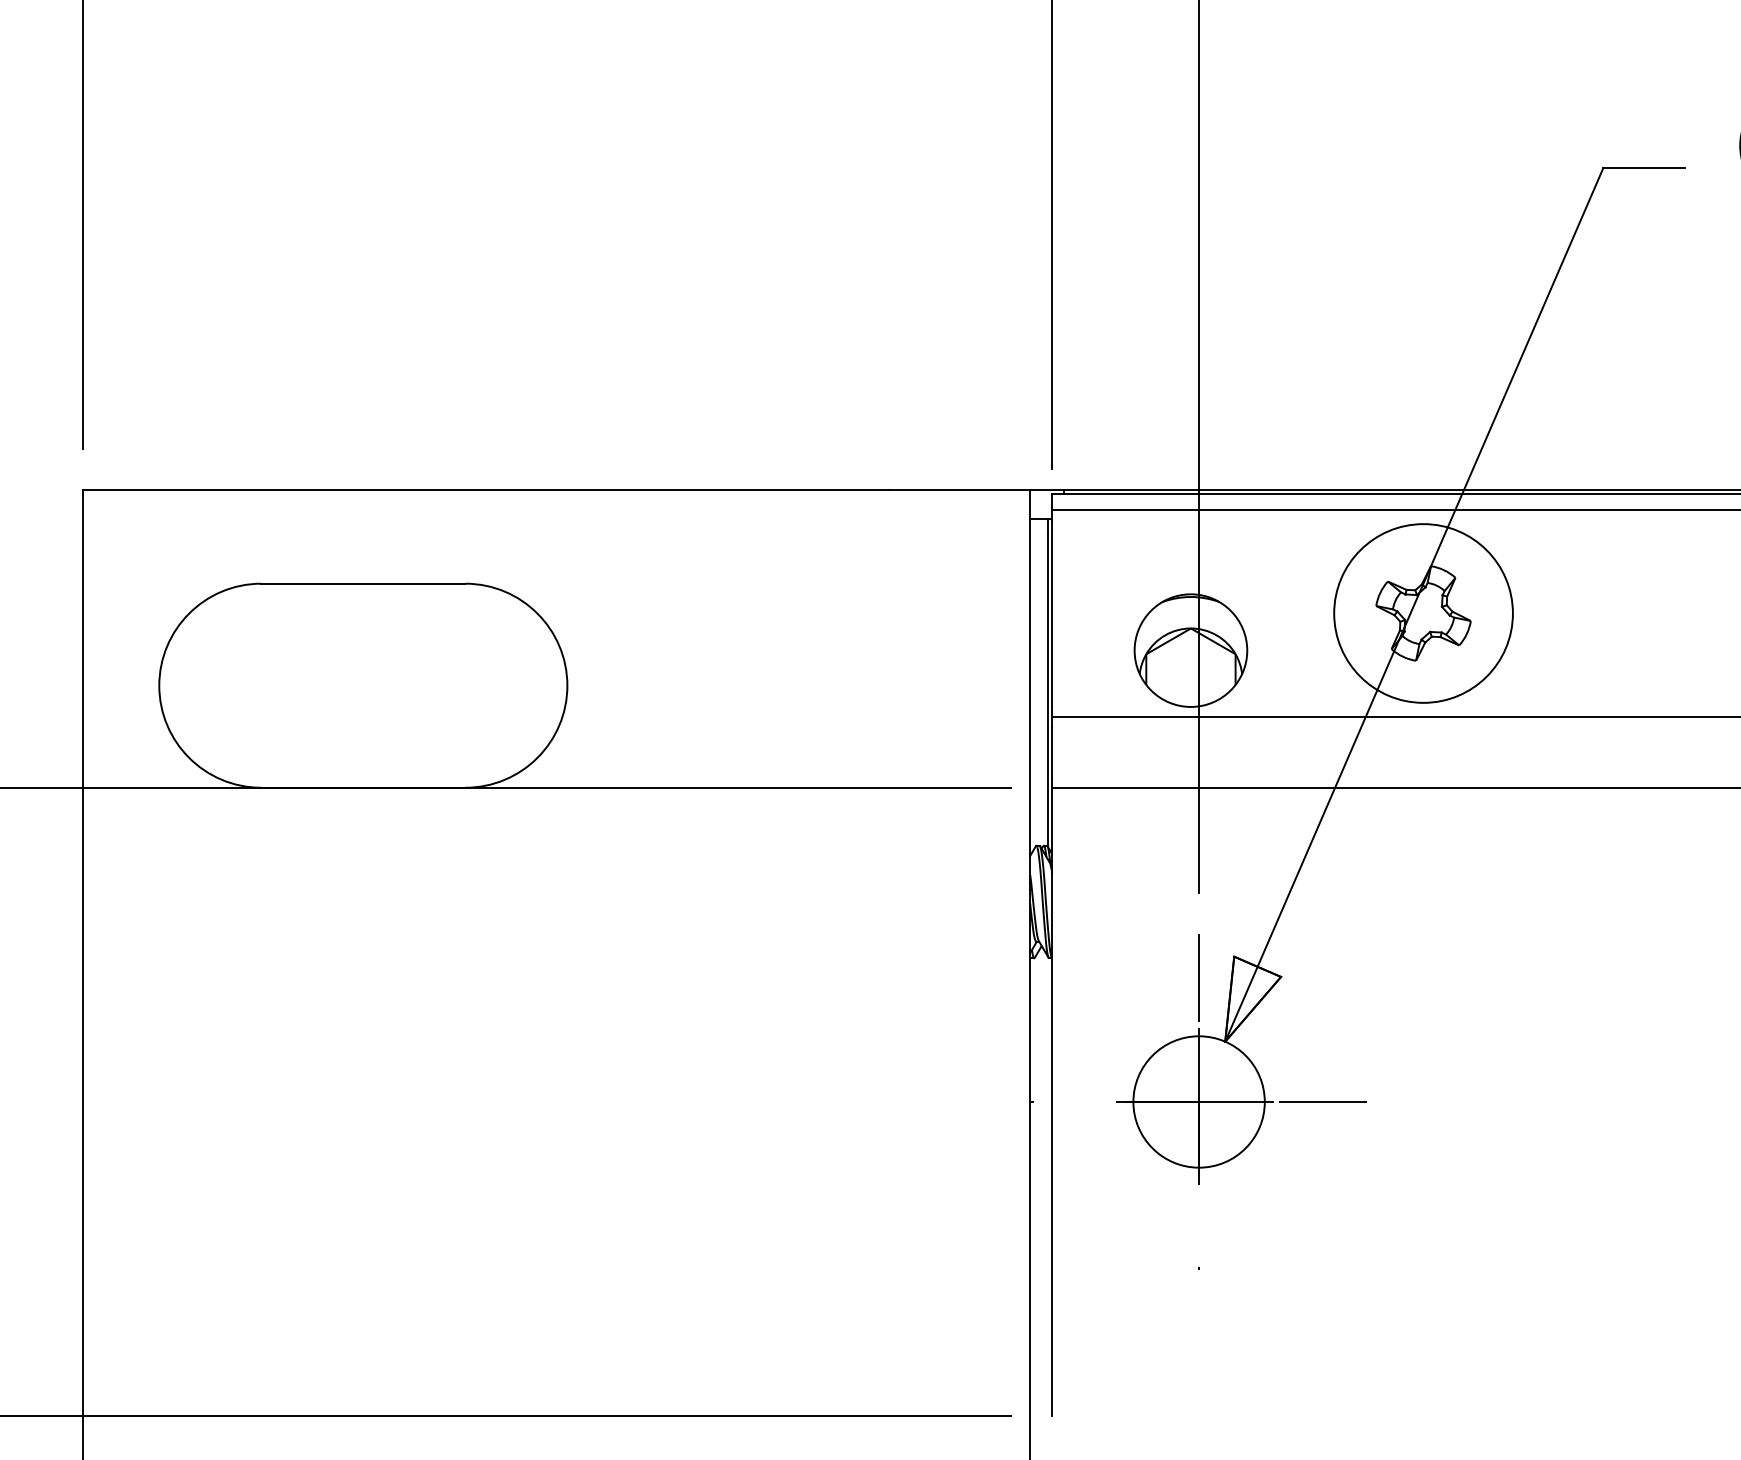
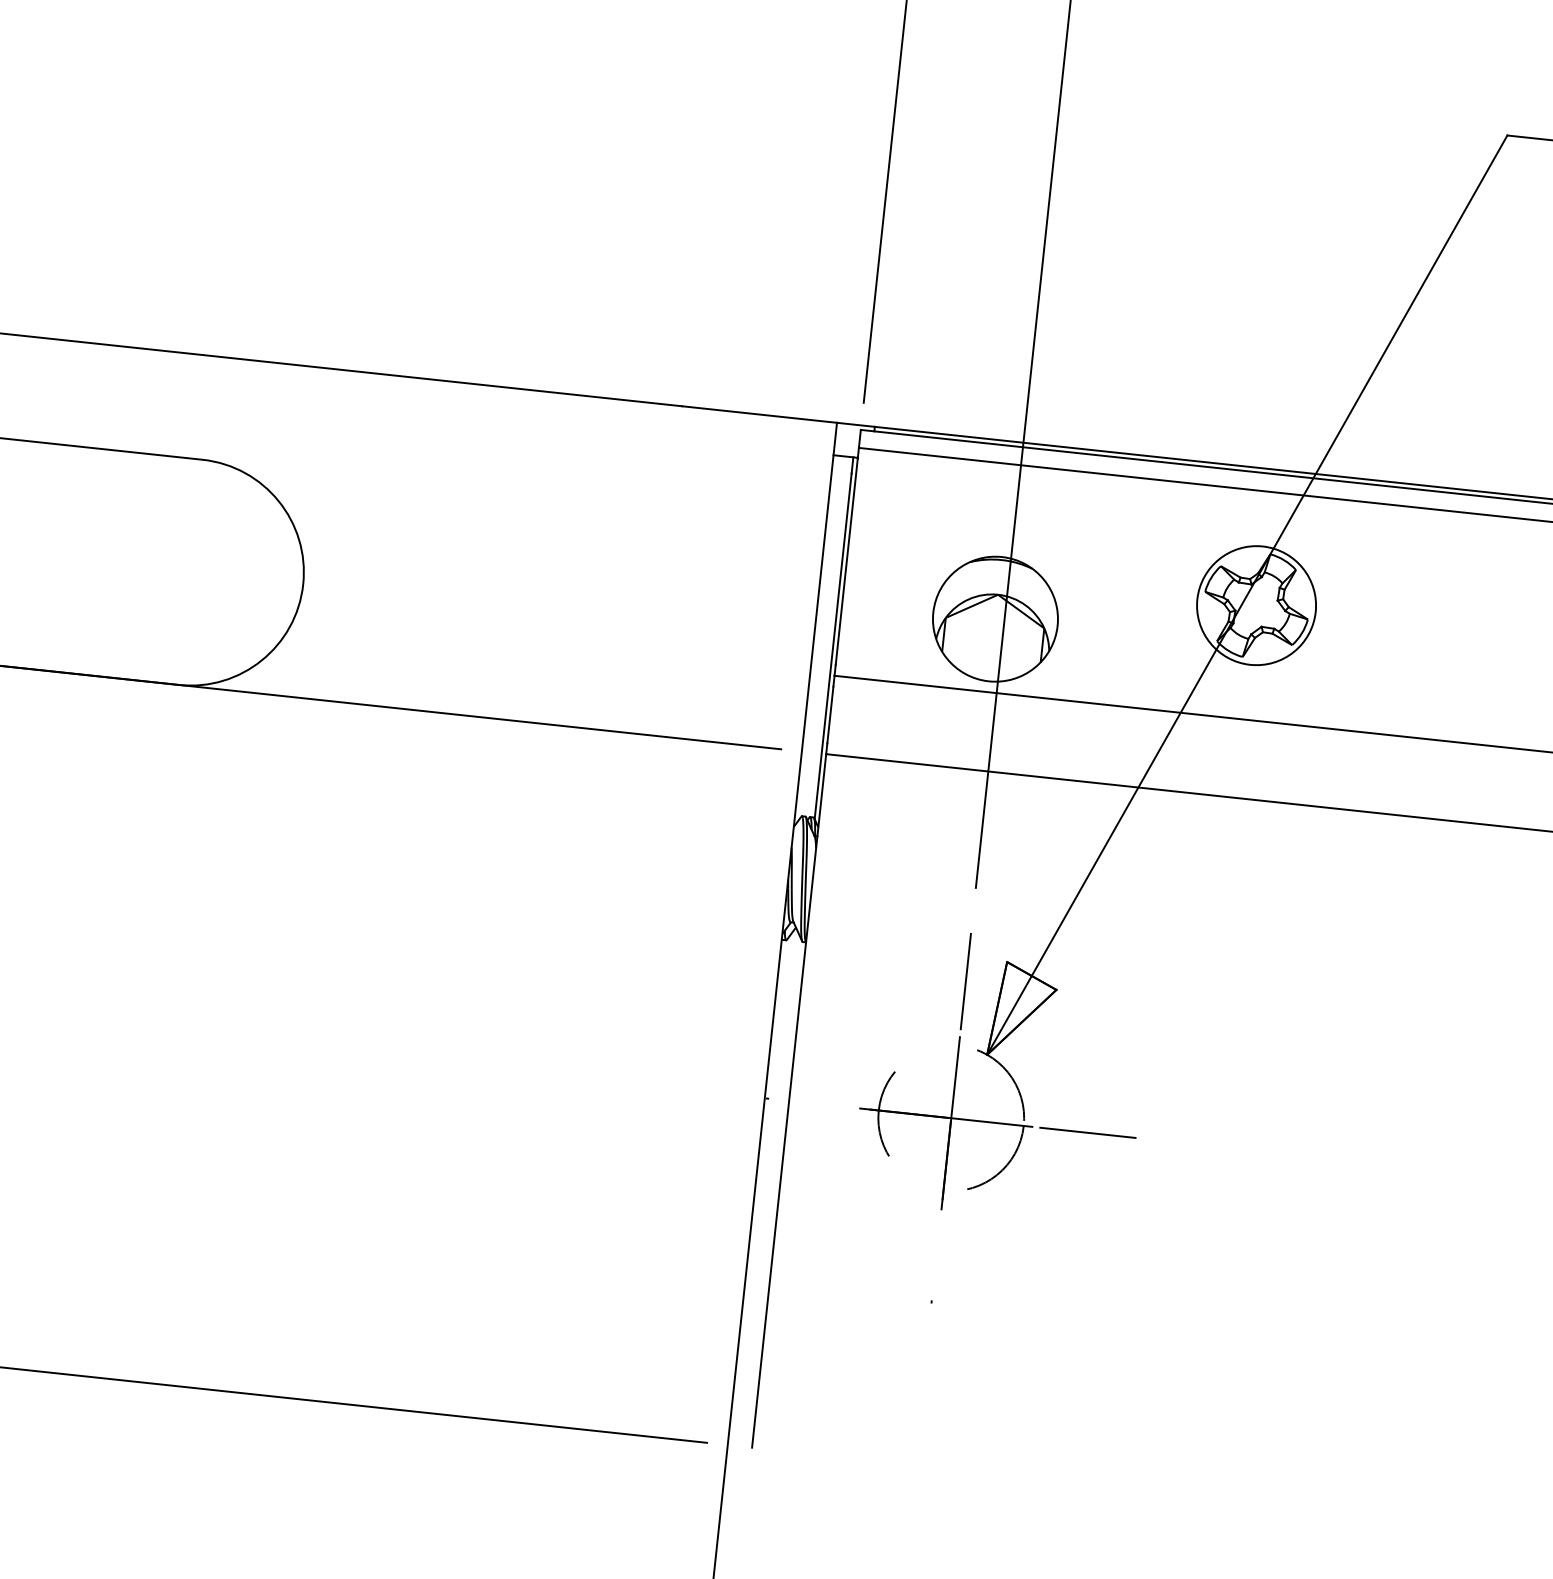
circle: (1423, 613) -> (1256, 605), size x0.6
circle: (1198, 1101) -> (950, 1117), solid -> dashed

